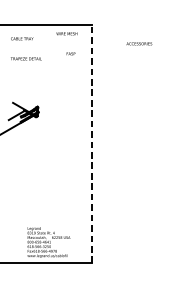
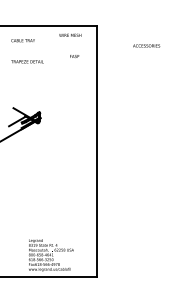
line: (91, 143) -> (96, 150), dashed -> solid

